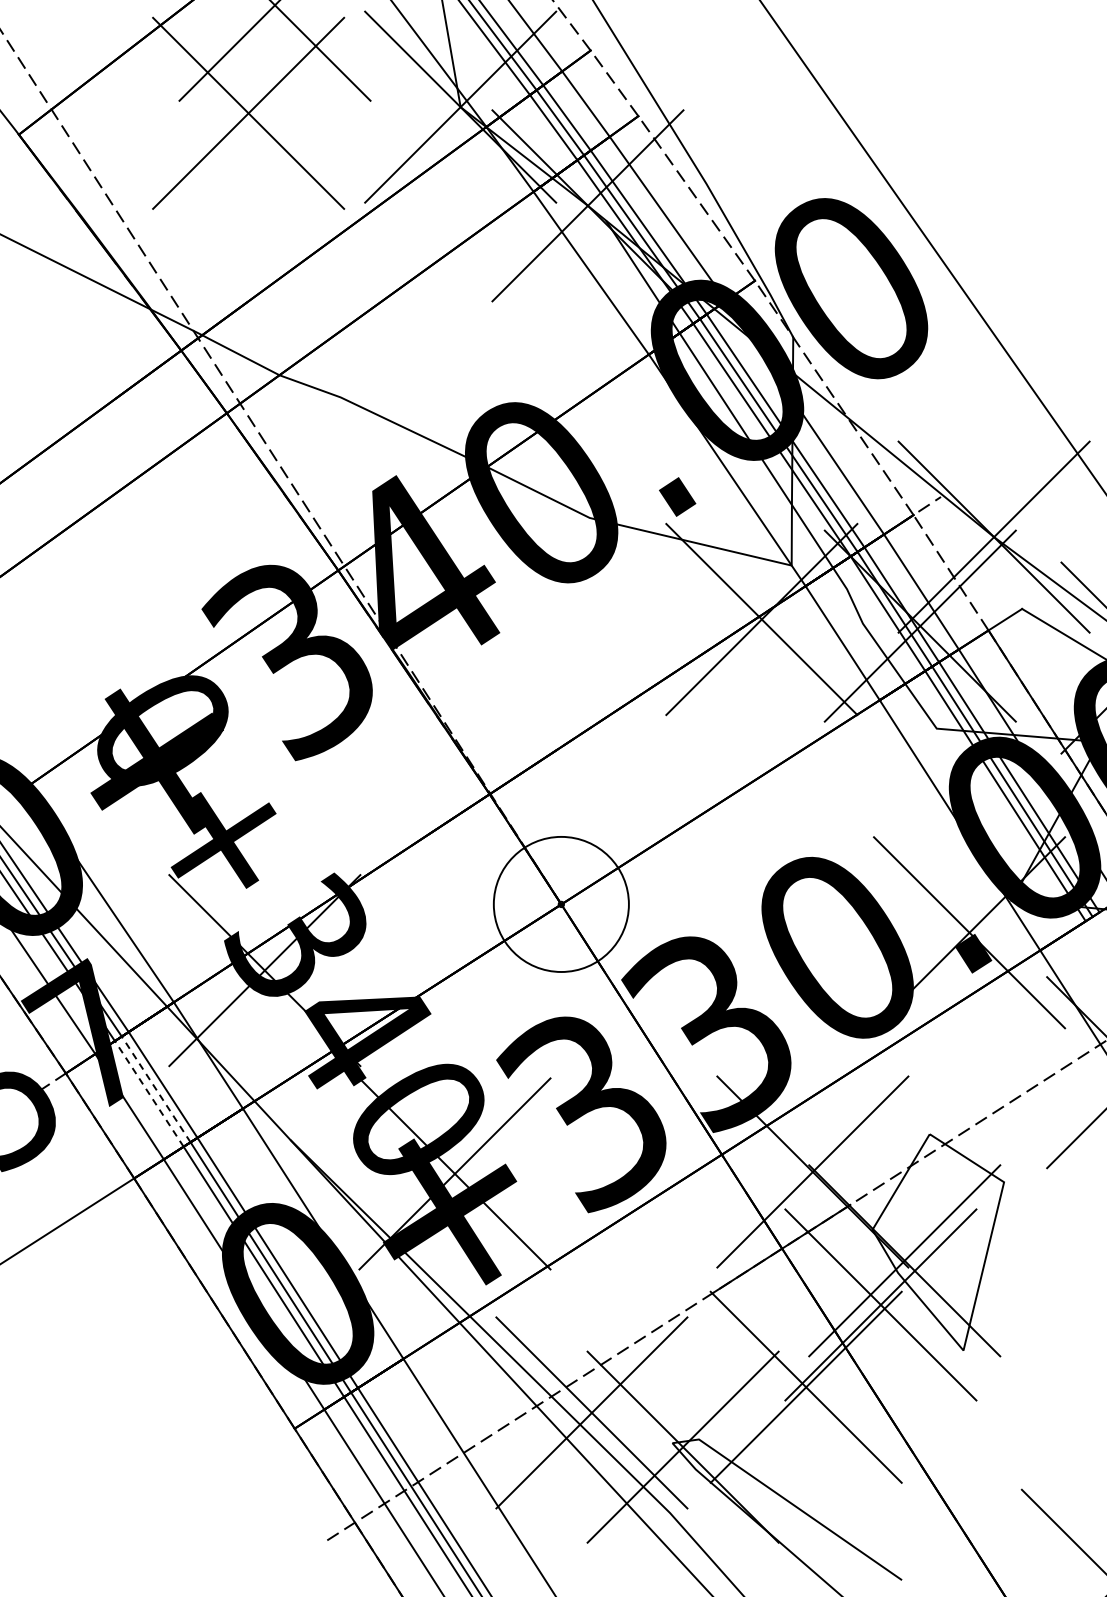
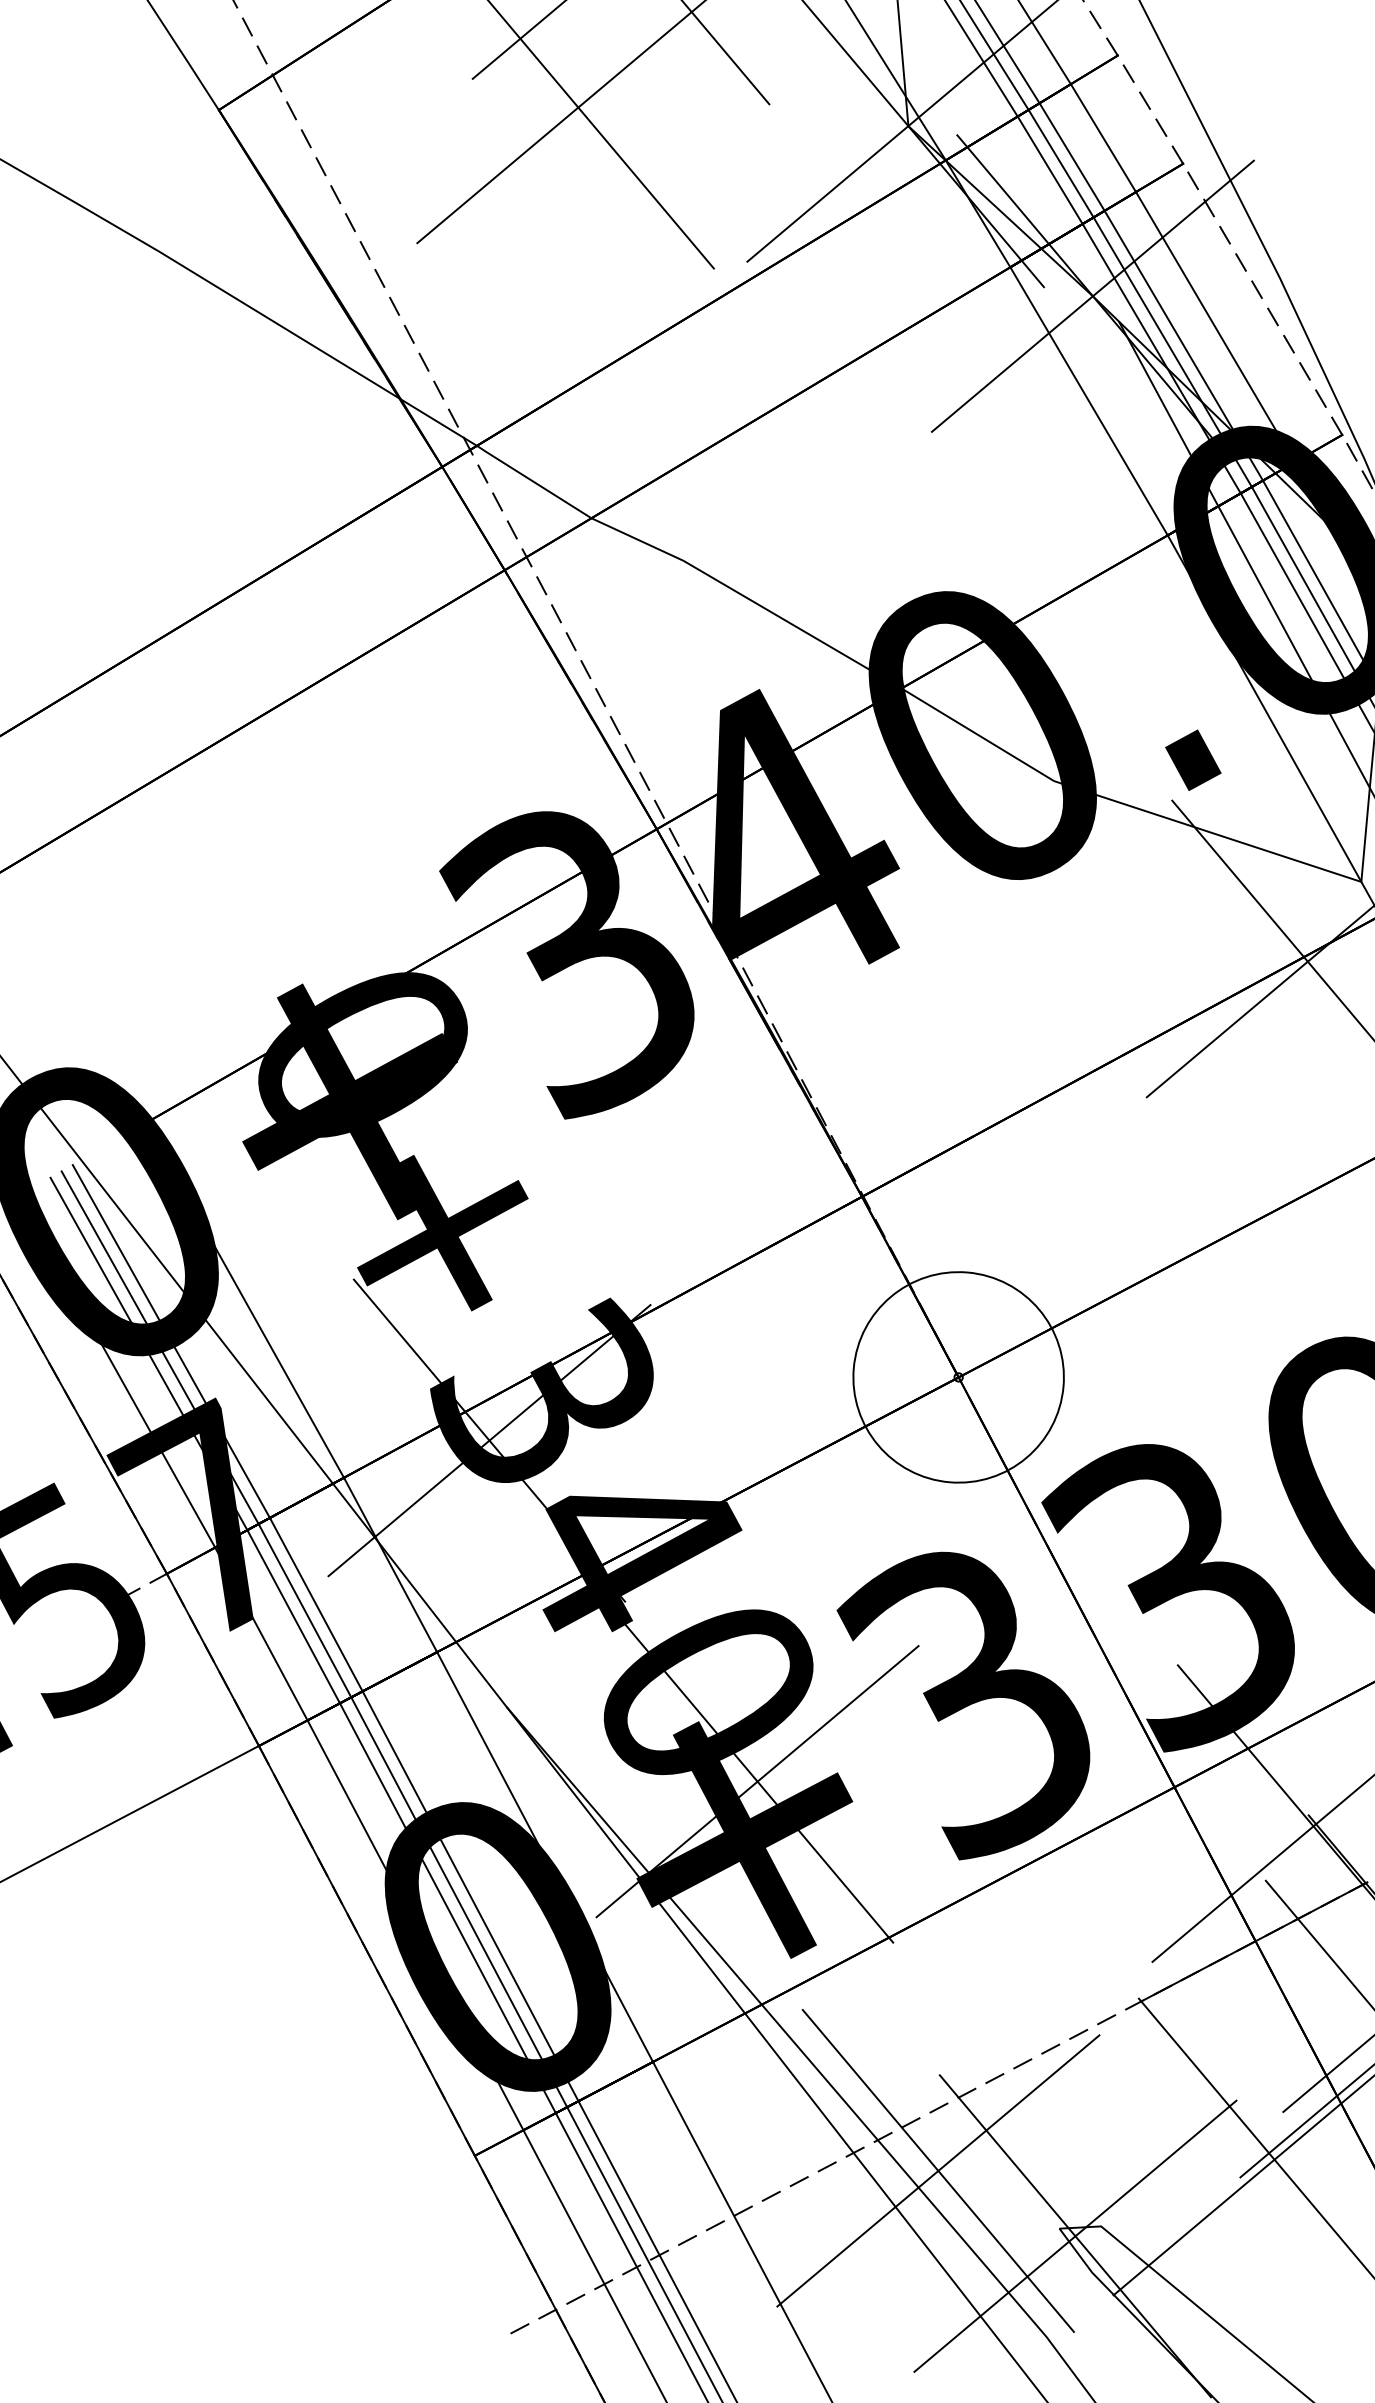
line: (155, 1089) -> (303, 1610), dashed -> solid
line: (149, 1093) -> (294, 1616), dashed -> solid

